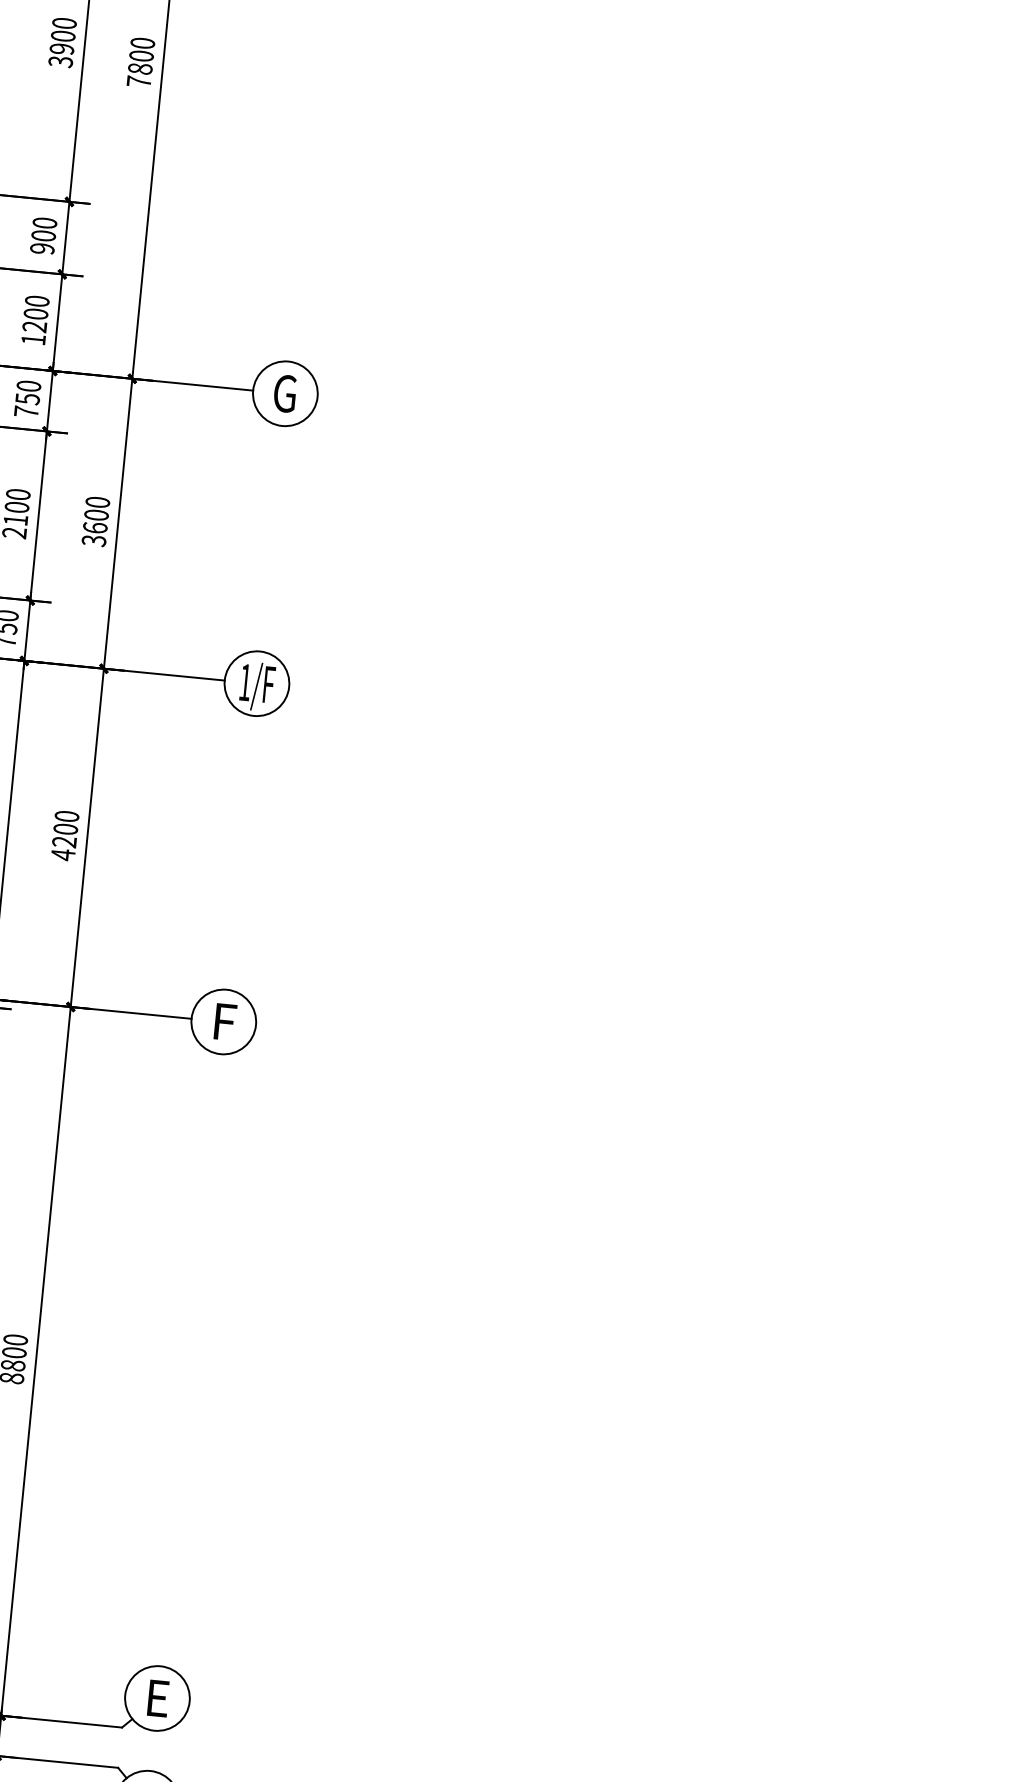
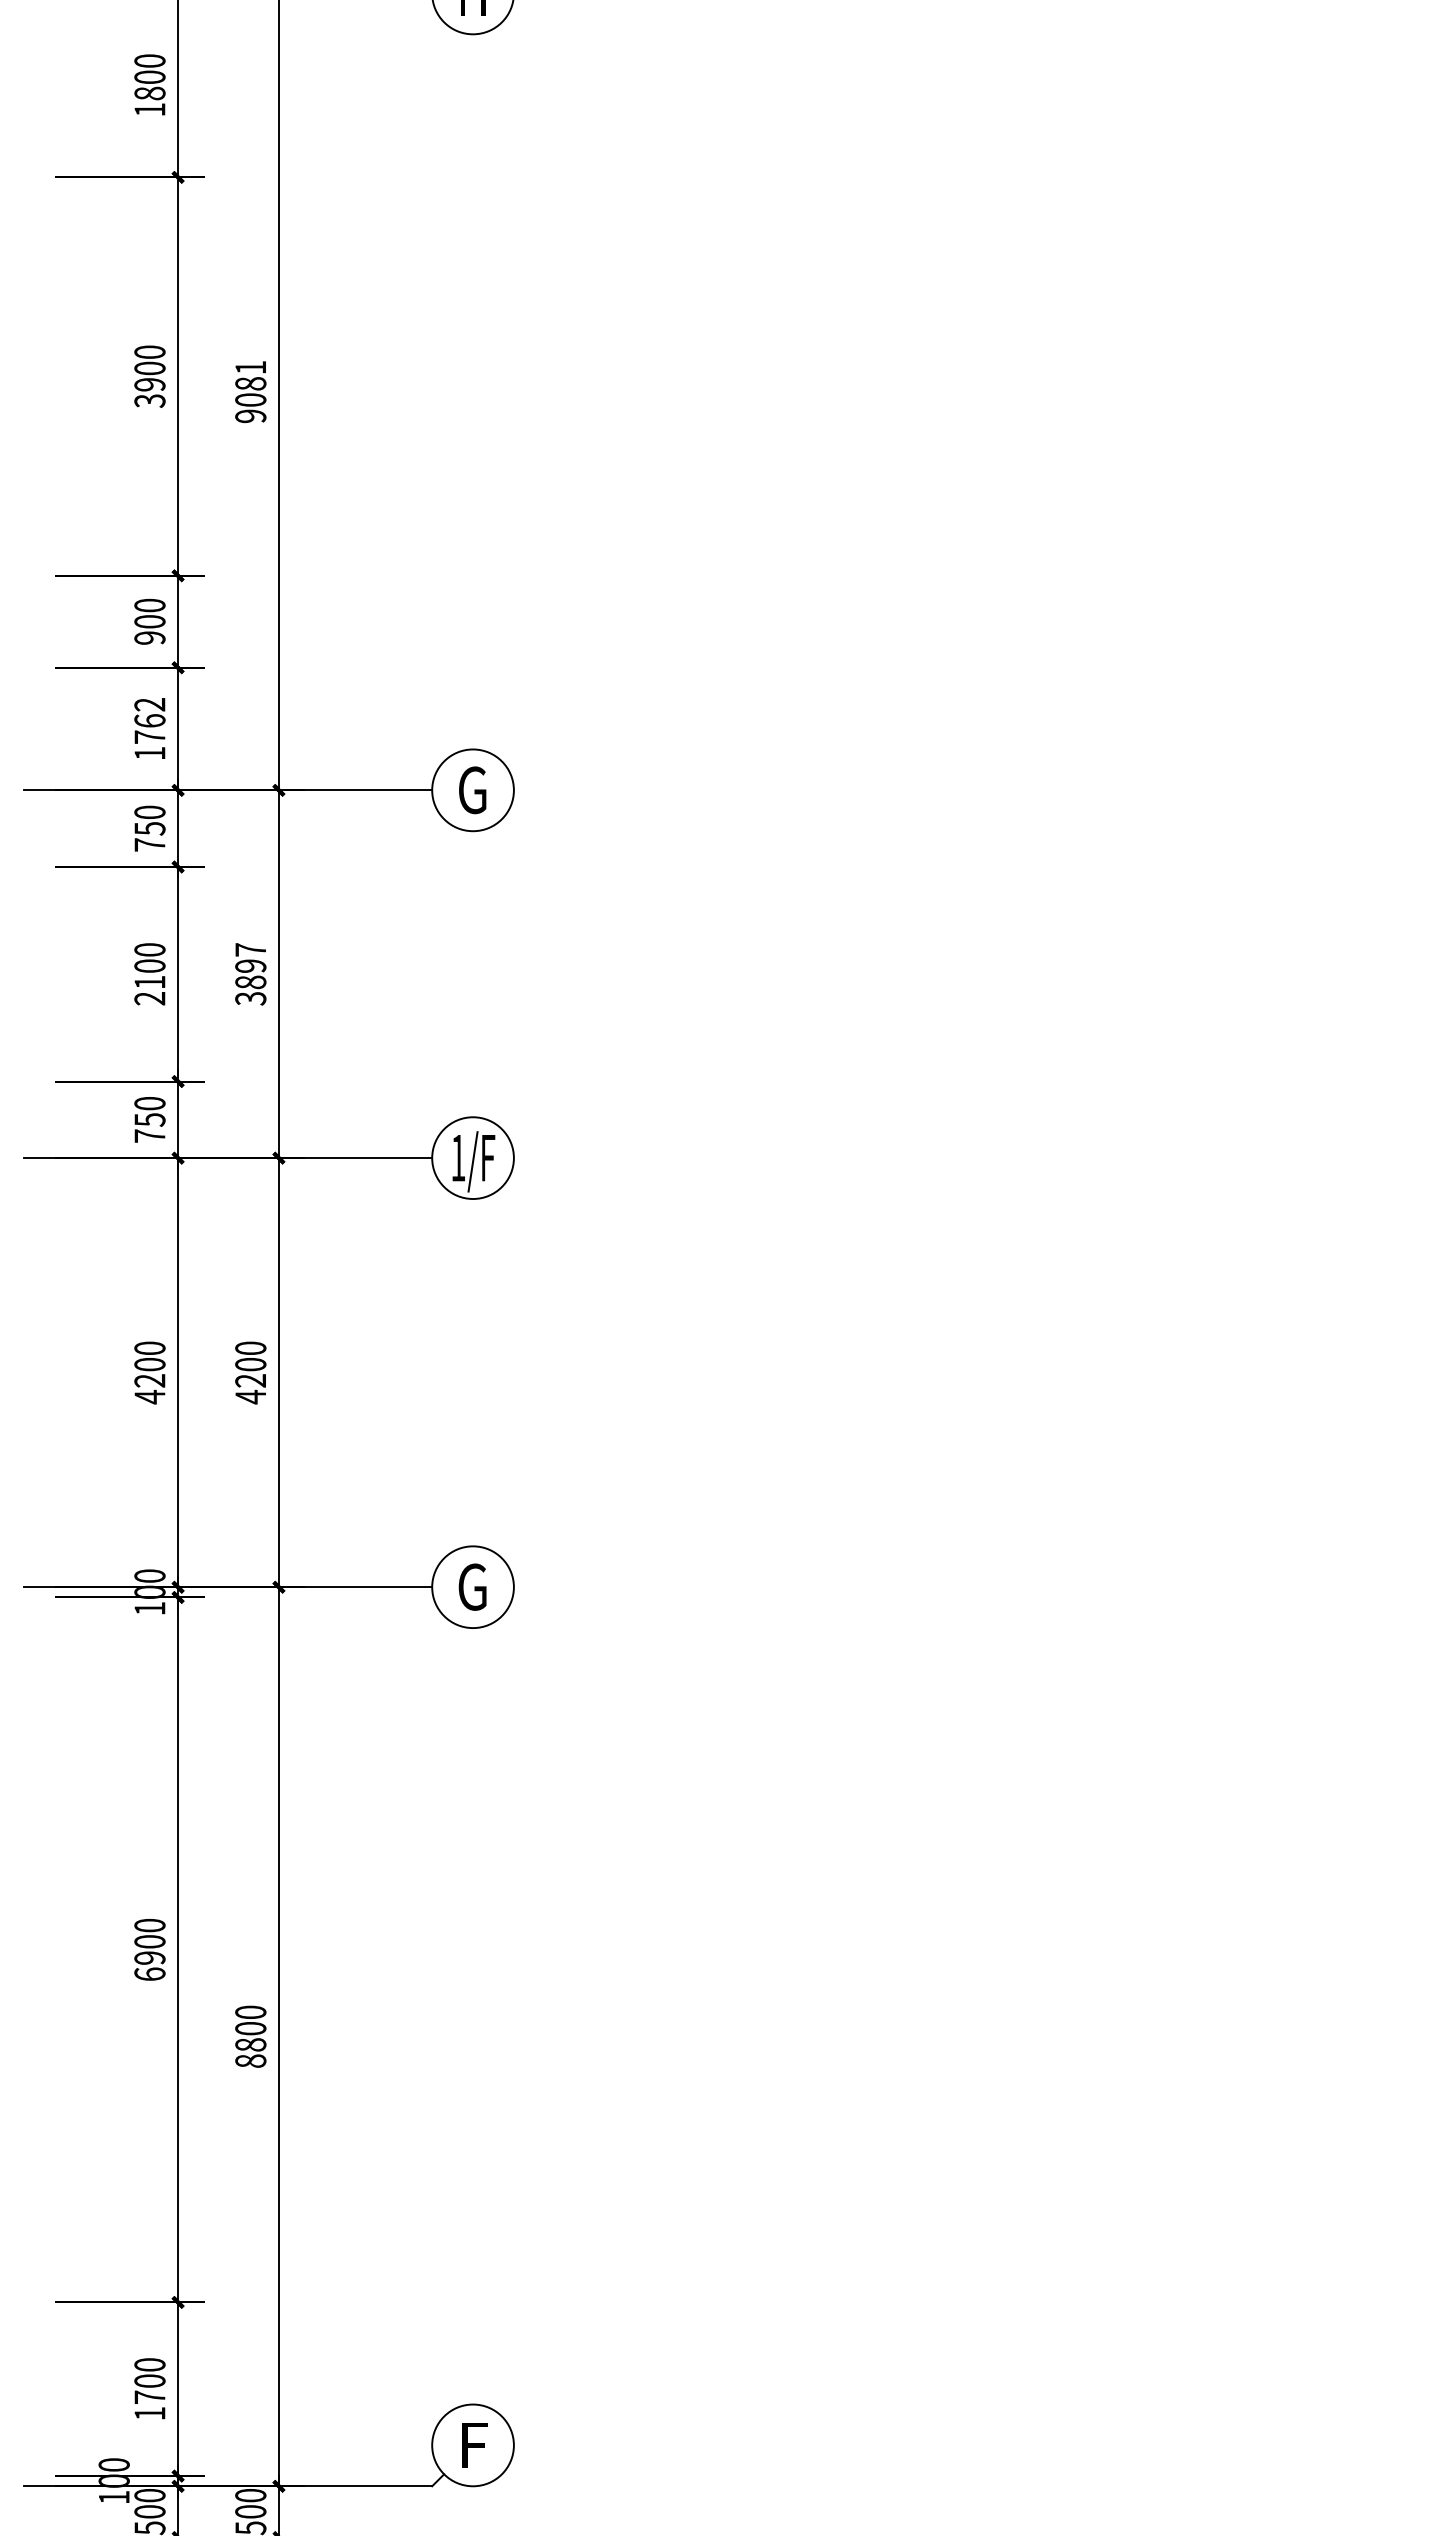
text: (140, 62) -> (250, 391), 7800 -> 9081
text: (35, 313) -> (149, 720), 1200 -> 1762
text: (96, 515) -> (250, 966), 3600 -> 3897
text: (223, 1021) -> (472, 1586), F -> G
text: (160, 1698) -> (477, 2445), E -> F

